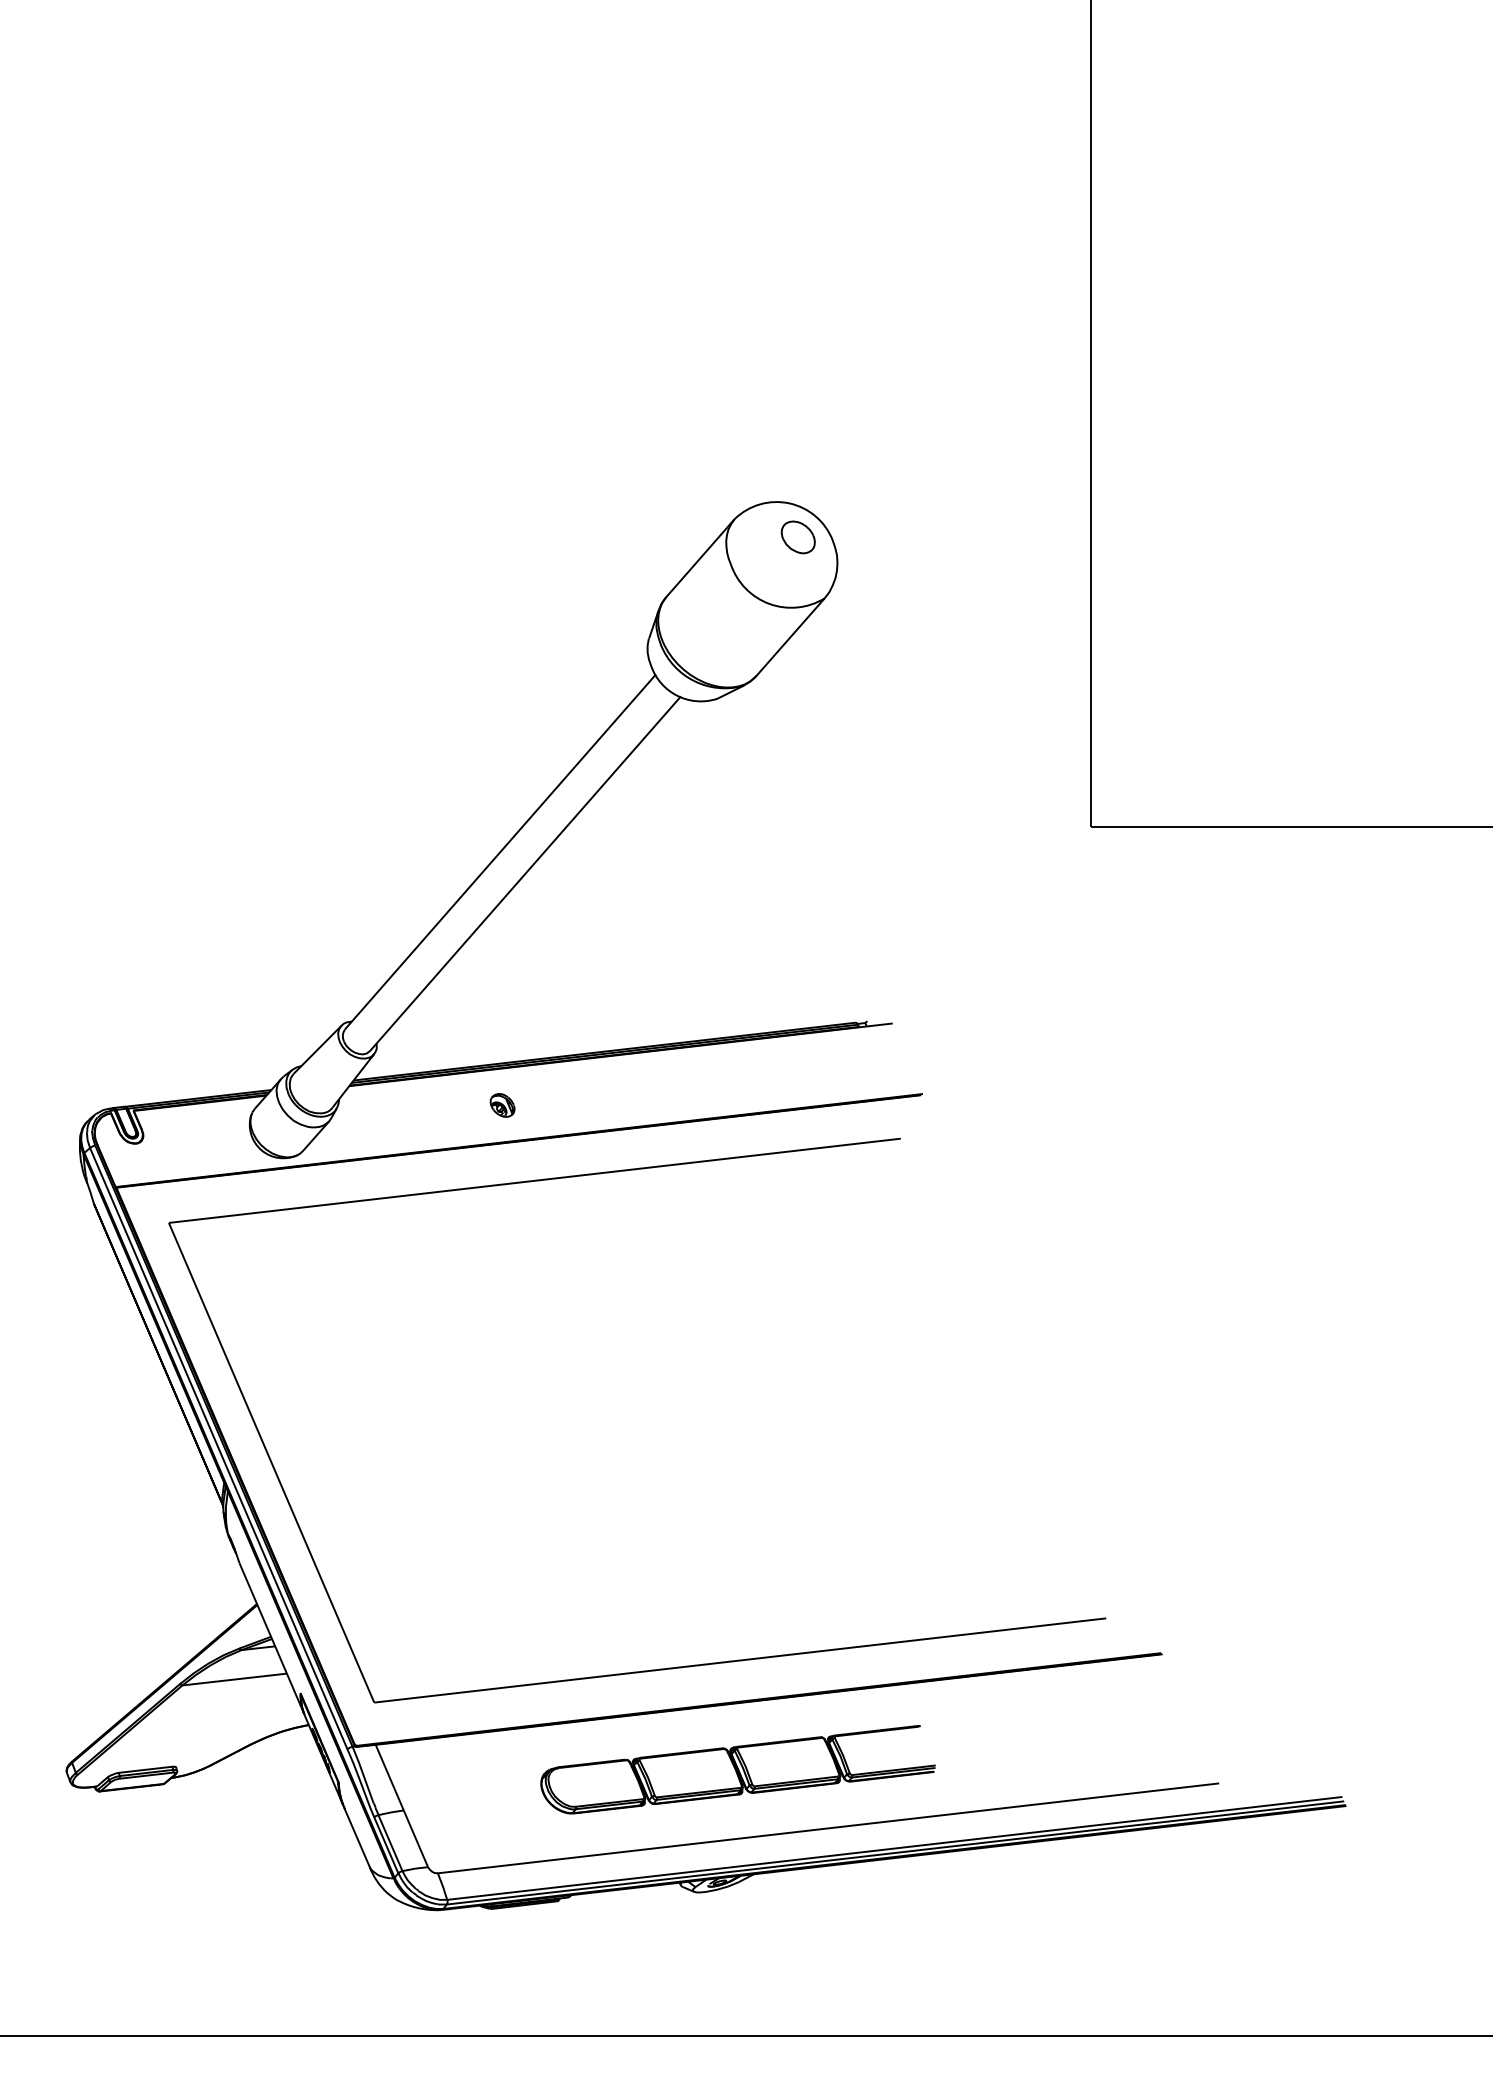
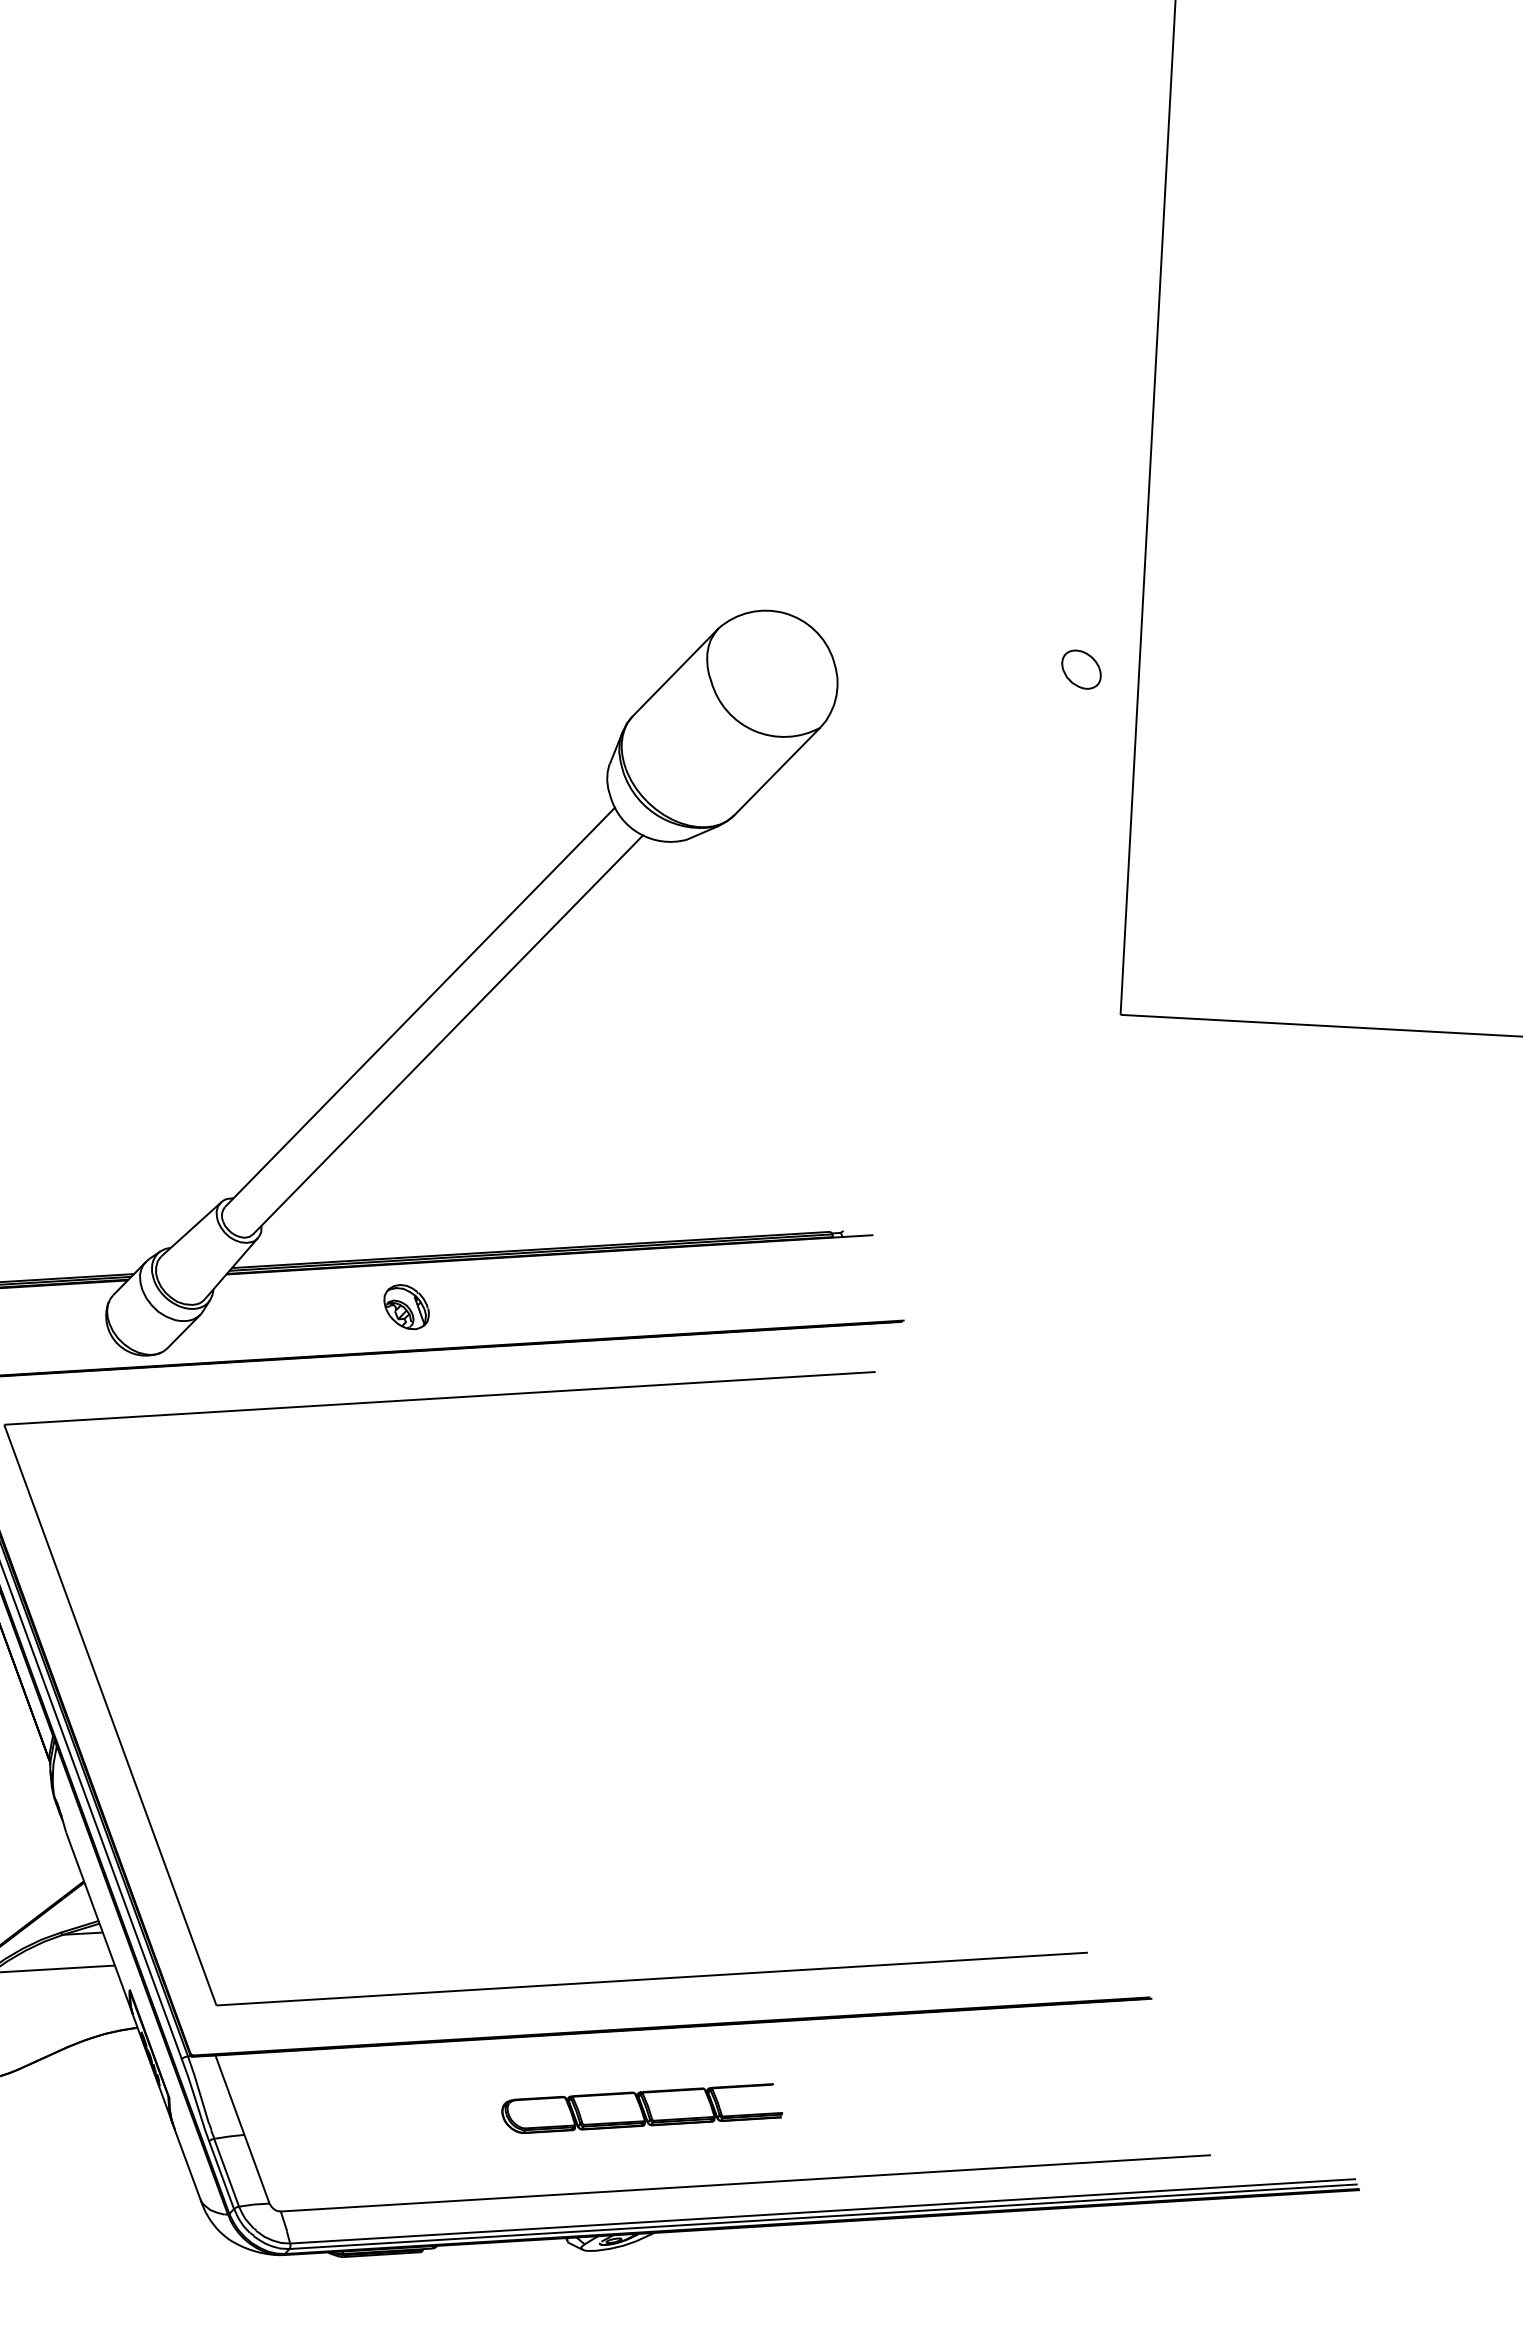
part: (797, 537) -> (1080, 669), moved
part: (502, 1105) -> (406, 1307), size x1.6
part: (737, 1769) -> (641, 2107), size x0.6

